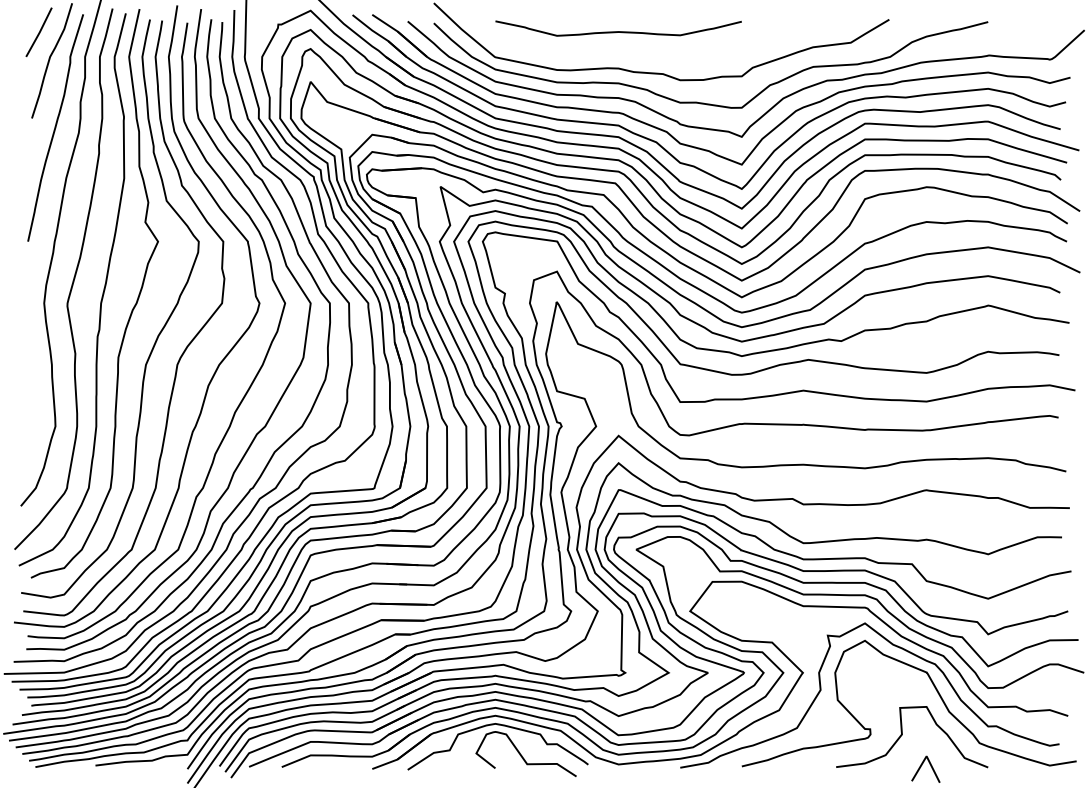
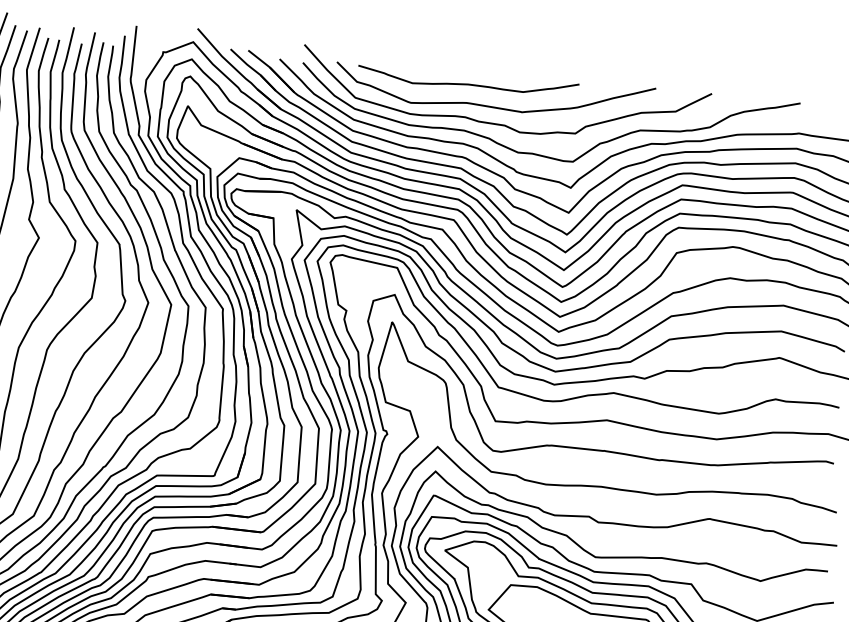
curve: (646, 53) -> (491, 105), added

